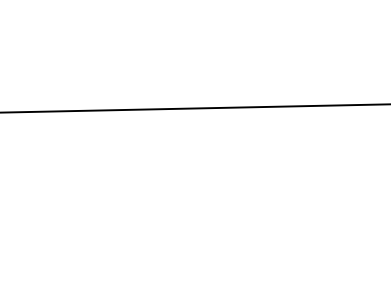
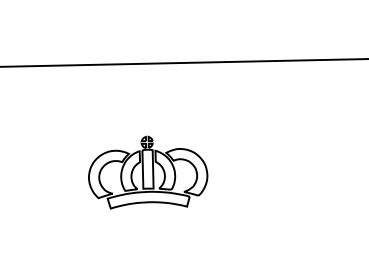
part: (143, 224) -> (147, 172), added

